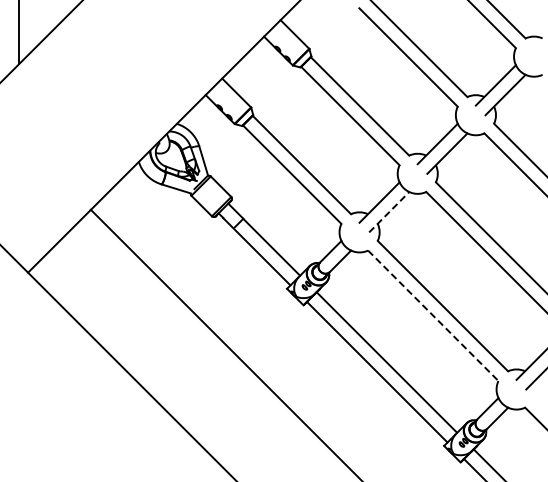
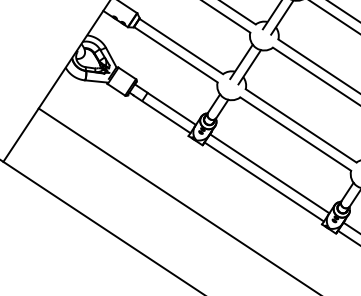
line: (389, 211) -> (249, 66), dashed -> solid
line: (433, 316) -> (295, 134), dashed -> solid

